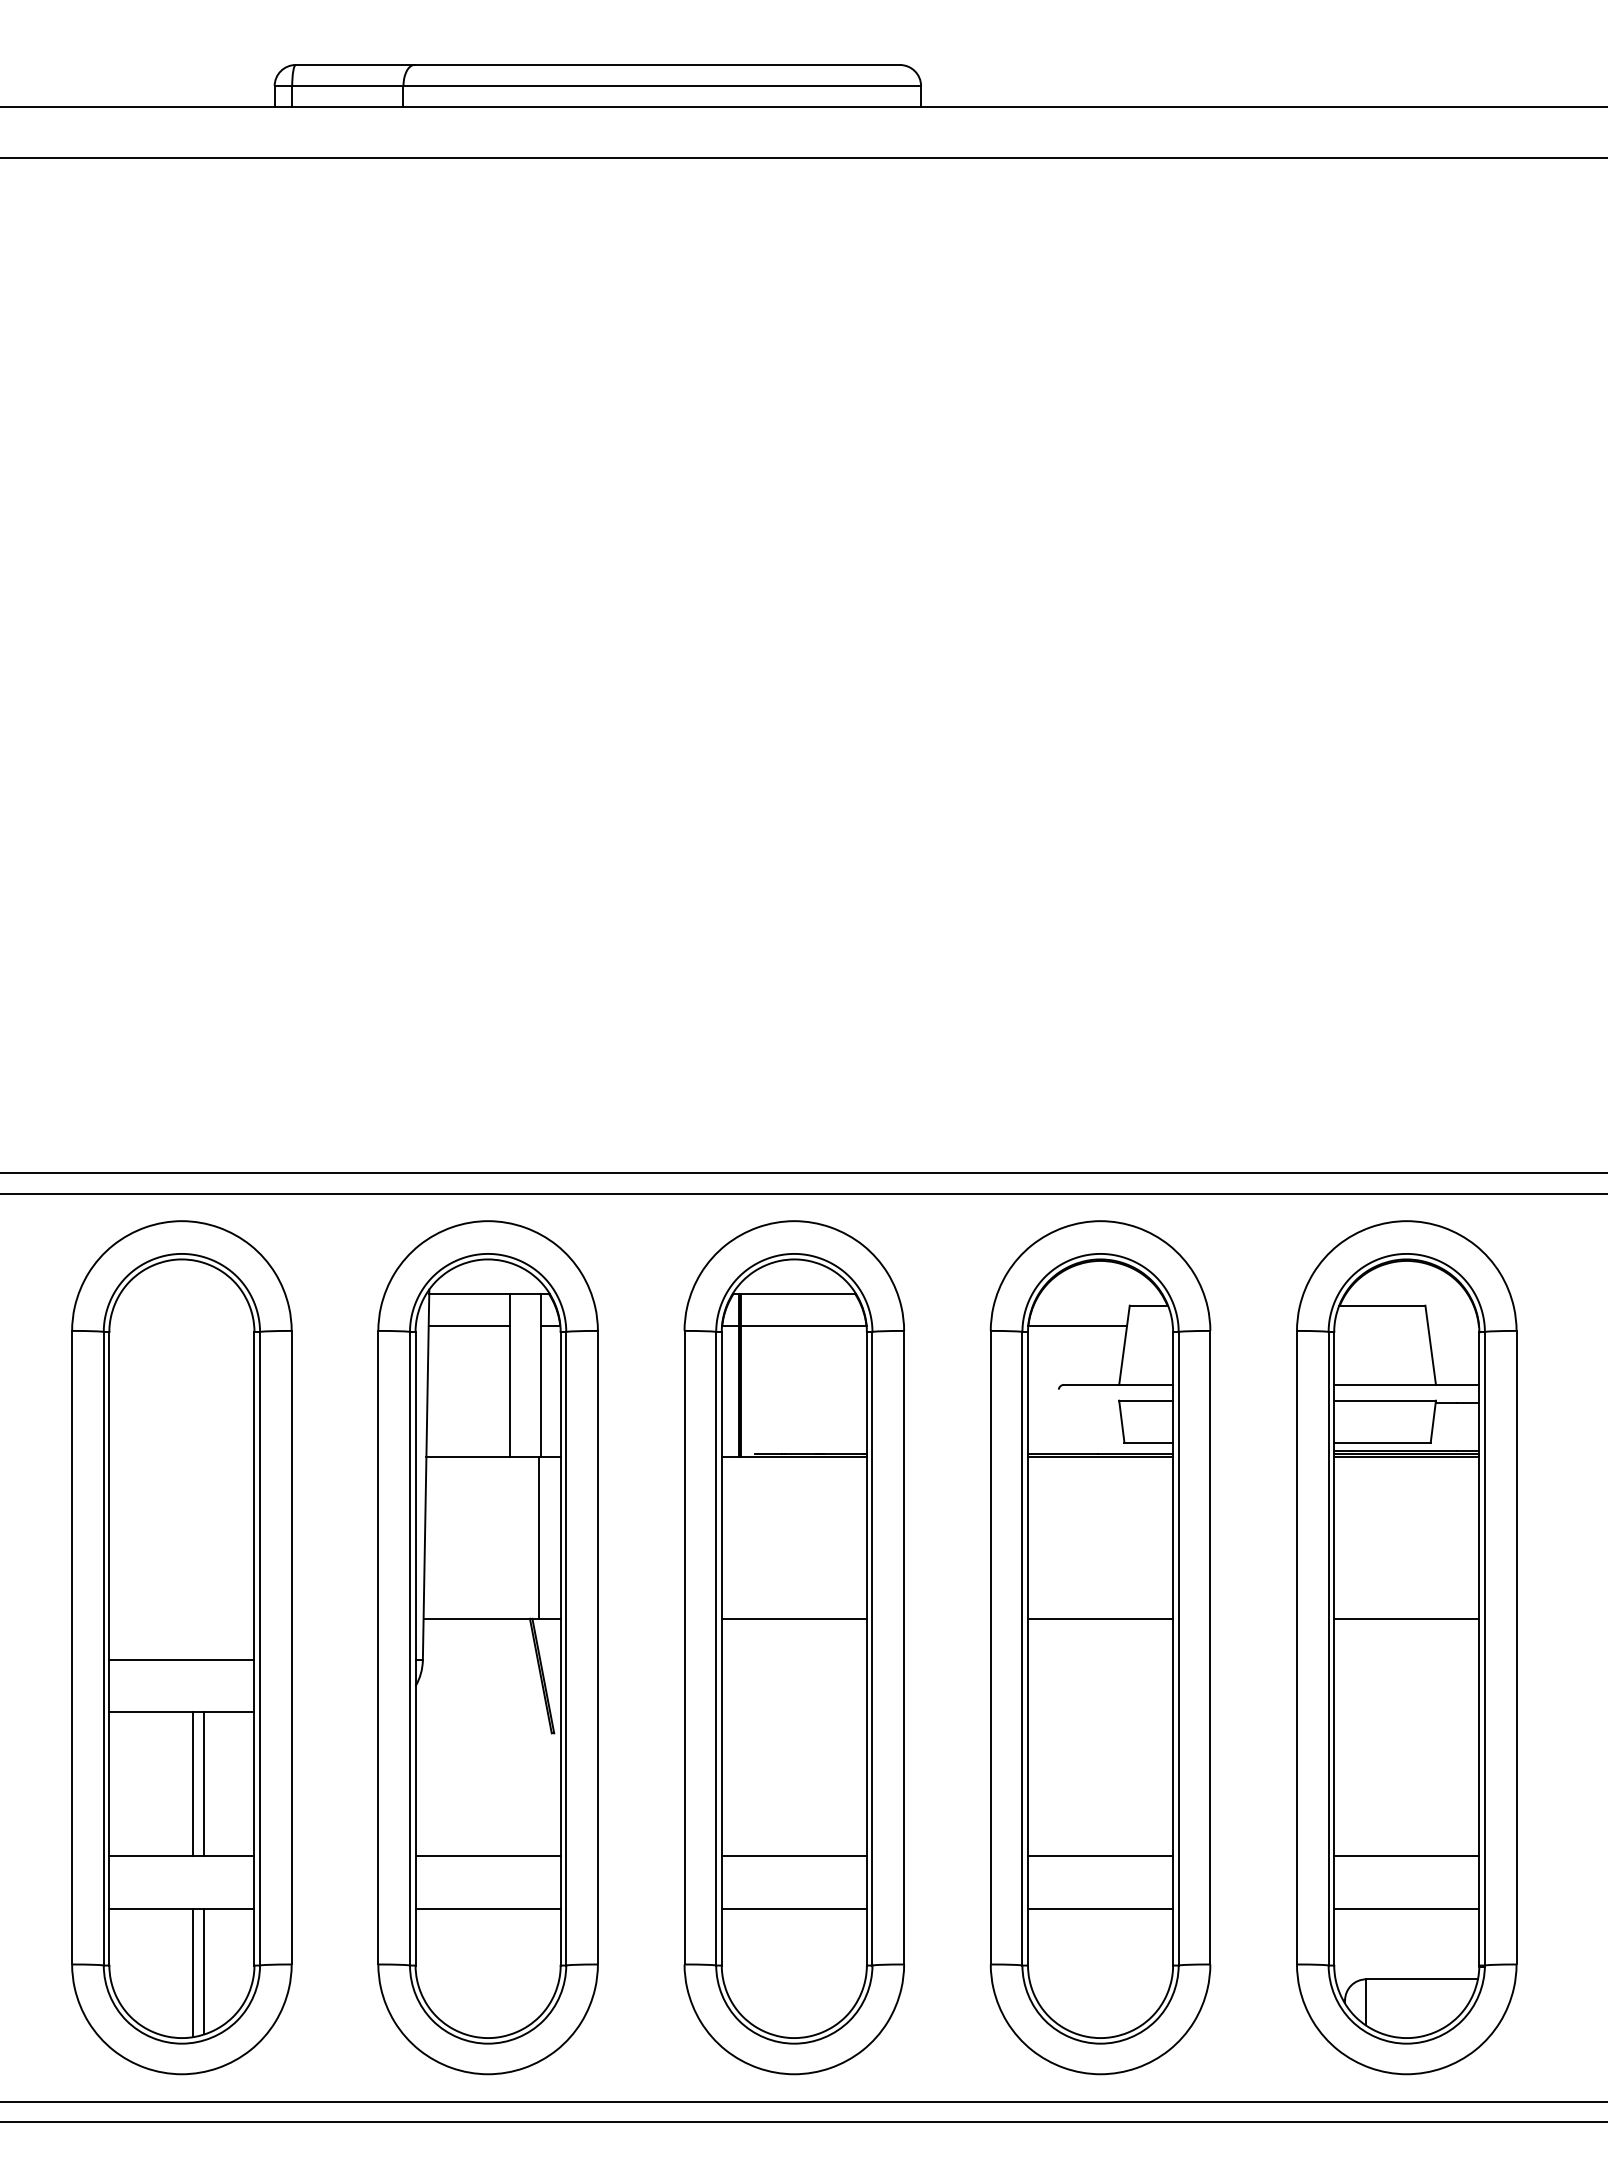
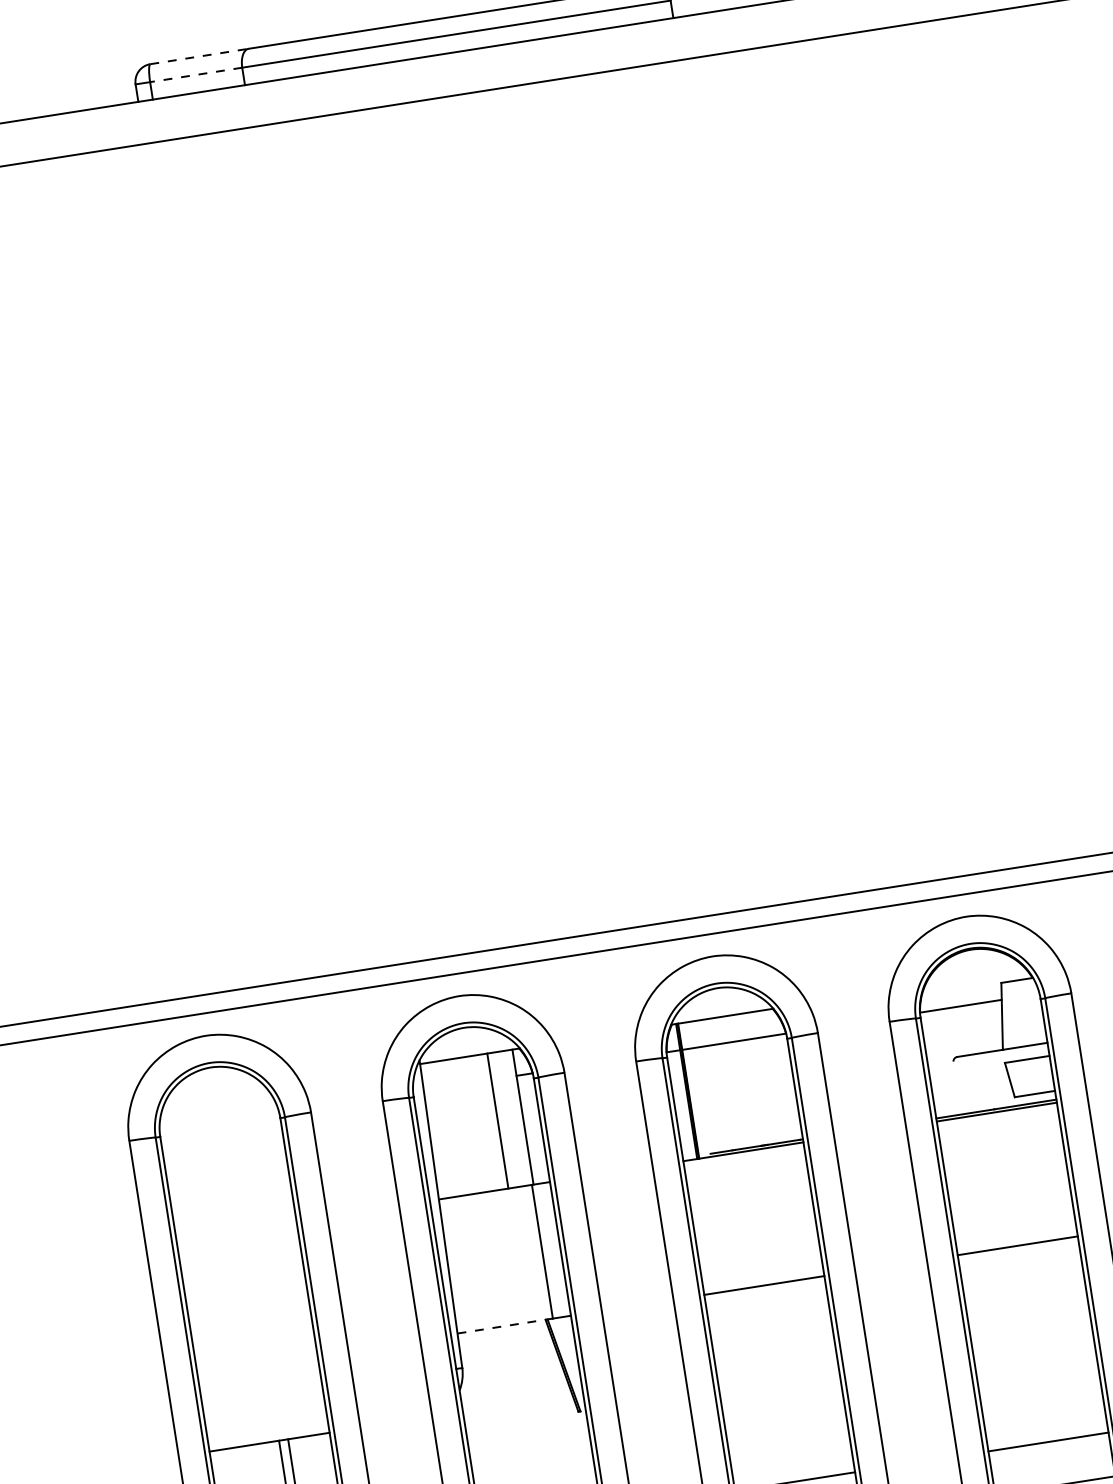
line: (355, 65) -> (199, 56), solid -> dashed
line: (347, 86) -> (195, 75), solid -> dashed
line: (469, 1325) -> (457, 1084), removed
line: (481, 1618) -> (505, 1325), solid -> dashed
line: (181, 1660) -> (262, 1399), removed

